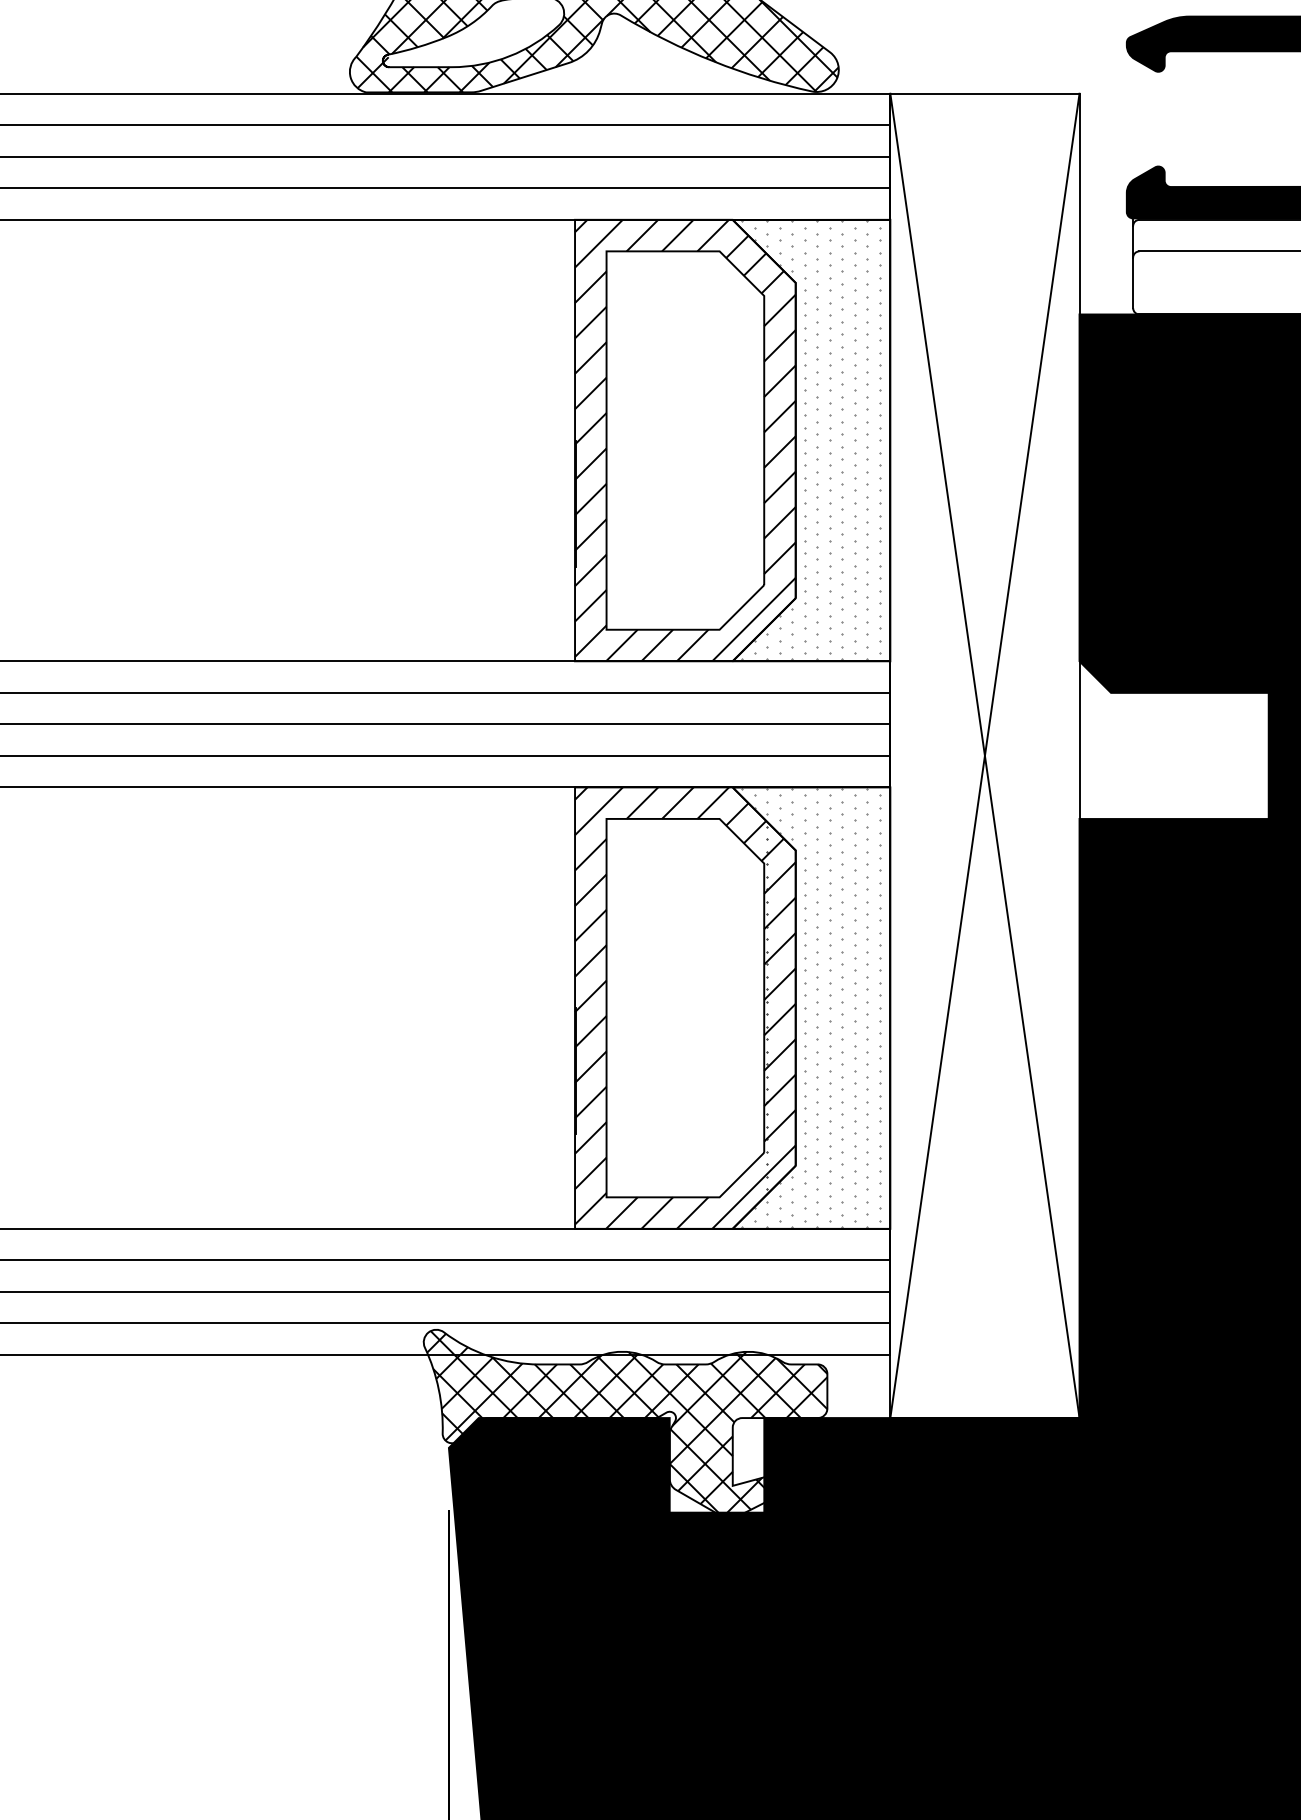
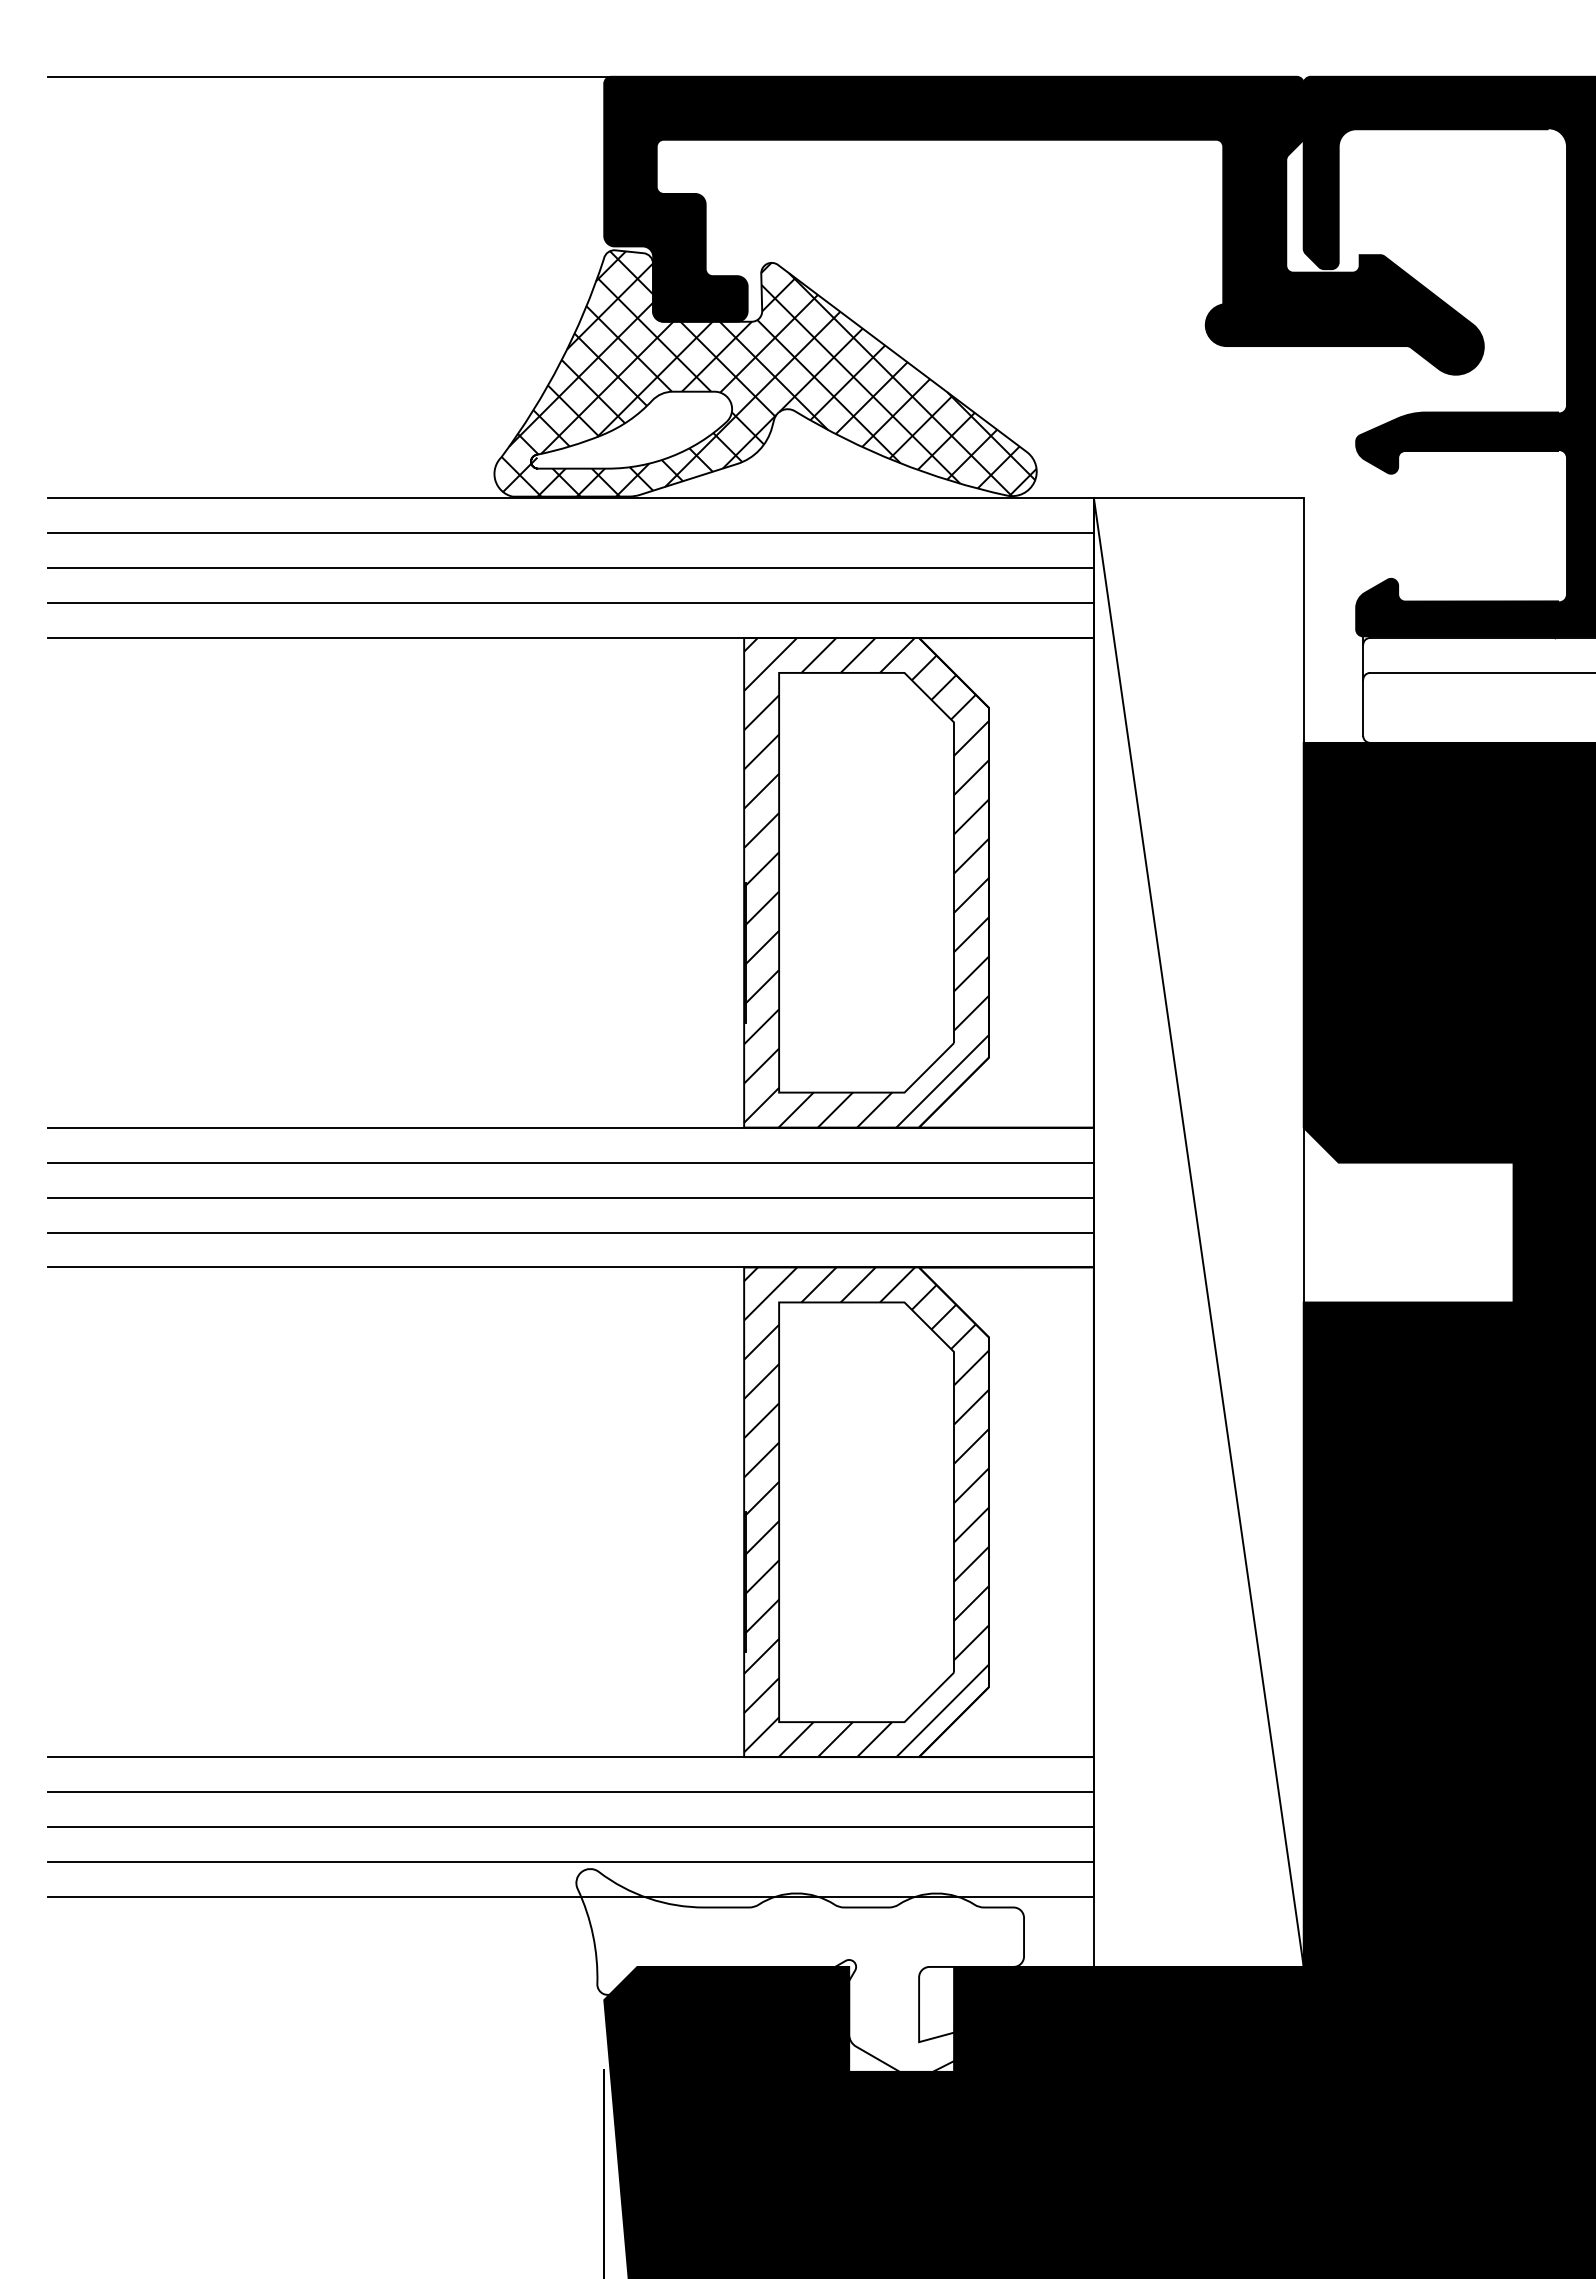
hatch: (810, 440) -> (1005, 882), removed
line: (984, 755) -> (1198, 1232), removed
hatch: (810, 1008) -> (1005, 1512), removed
hatch: (627, 1423) -> (802, 1973), removed

